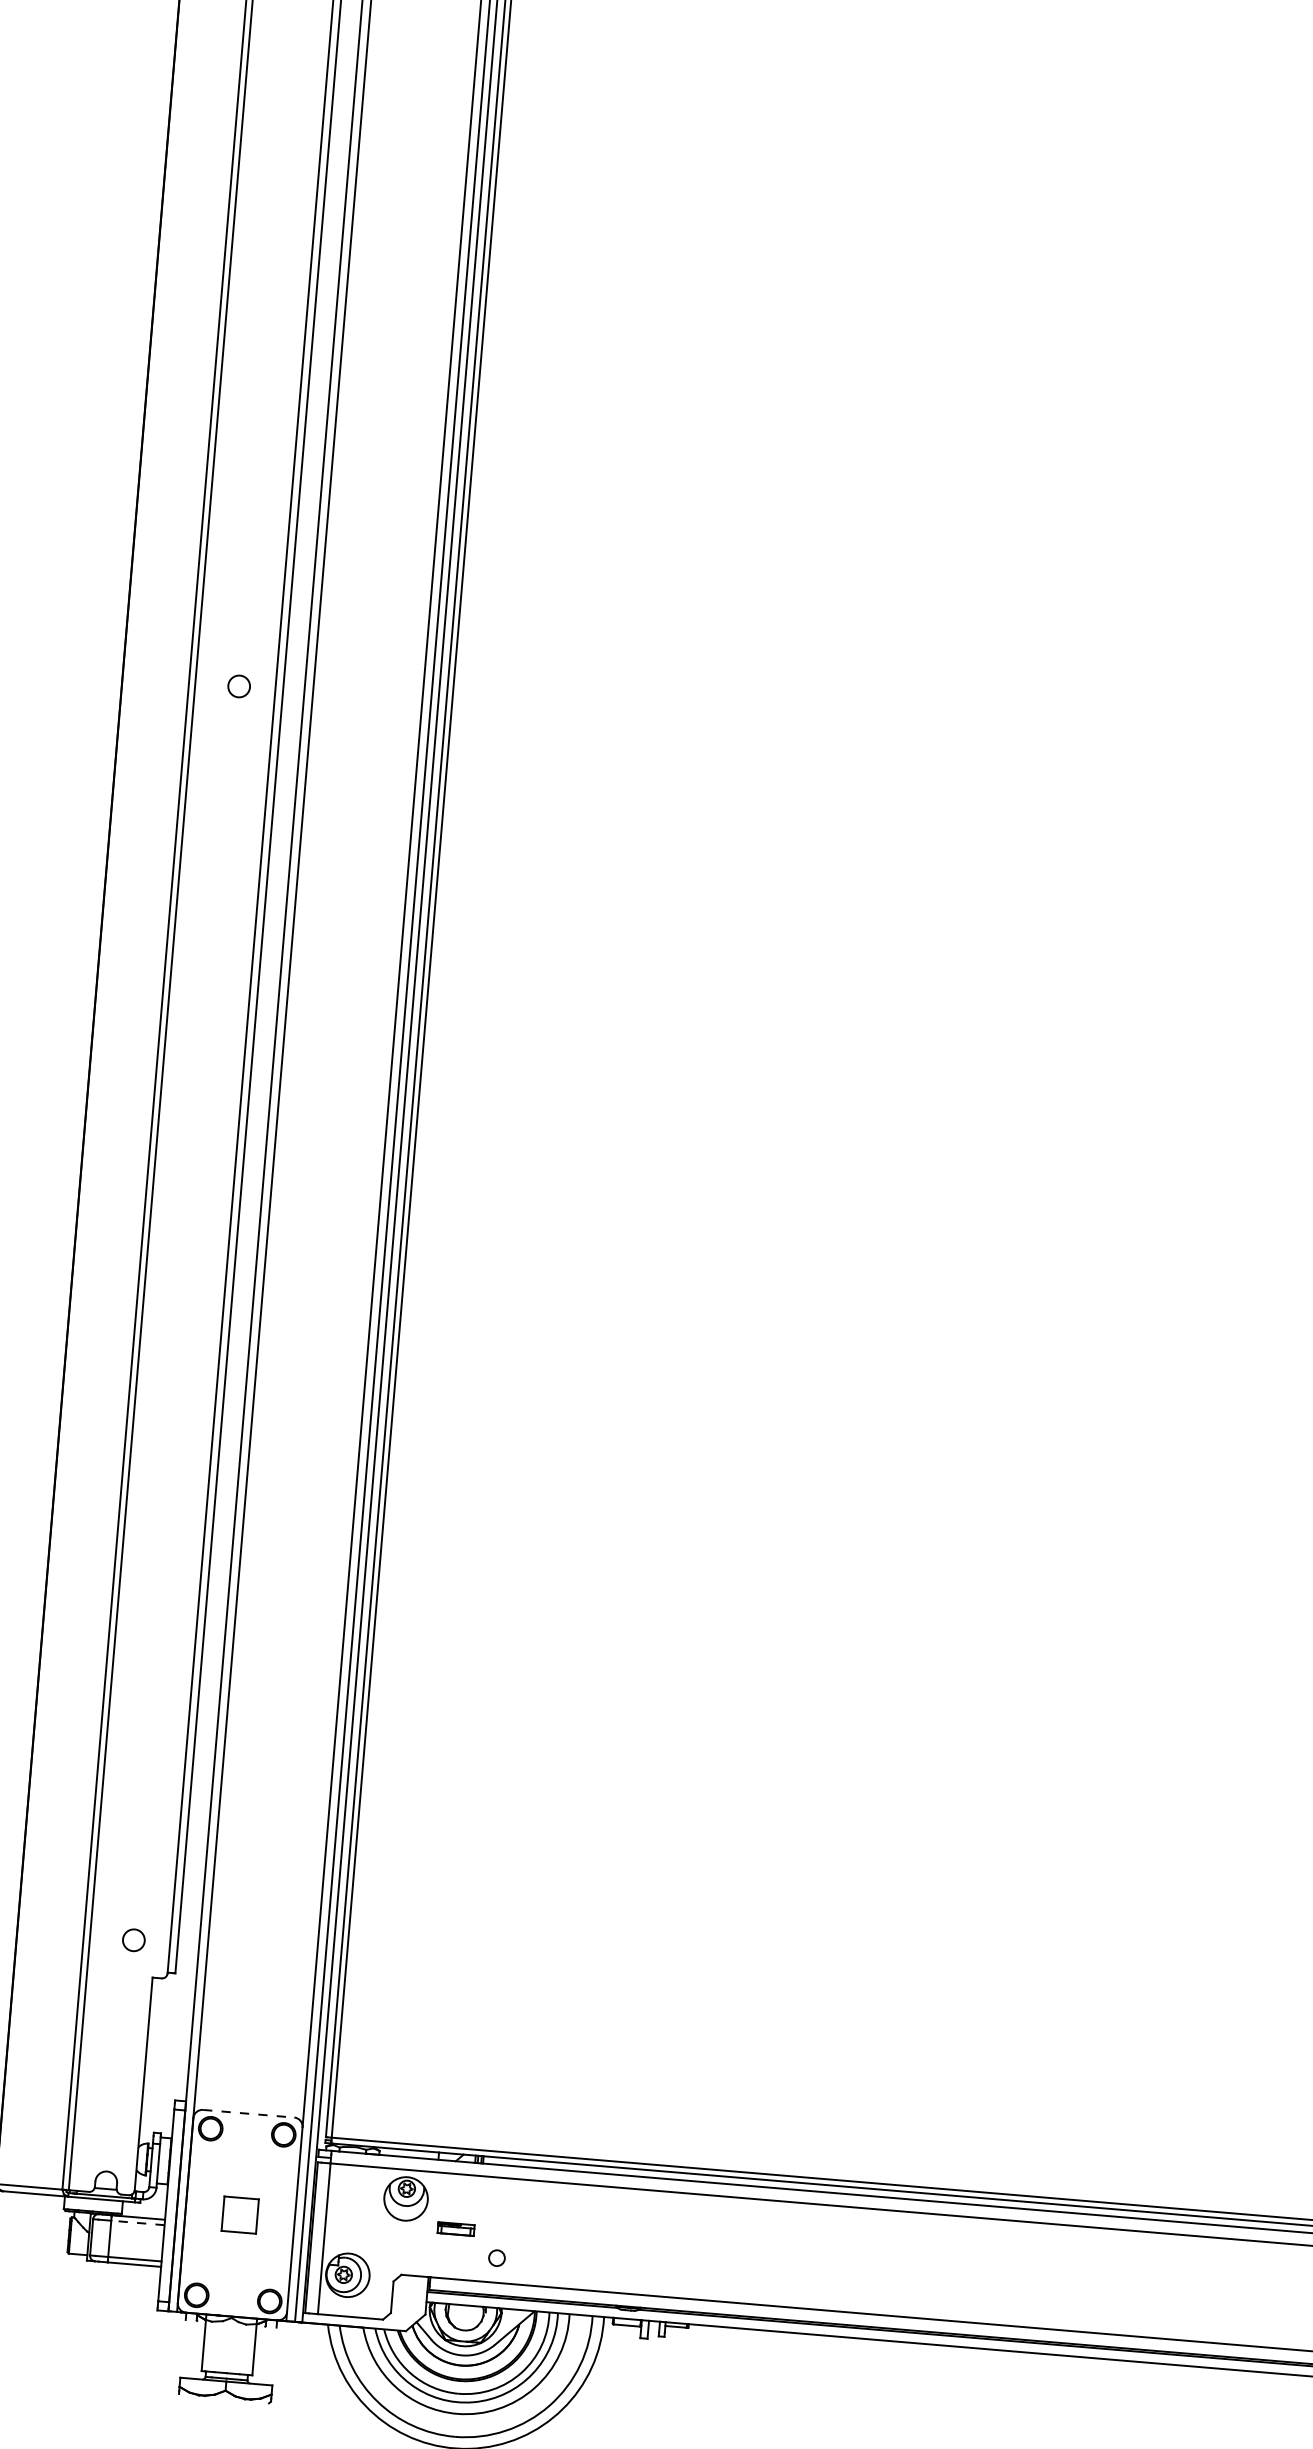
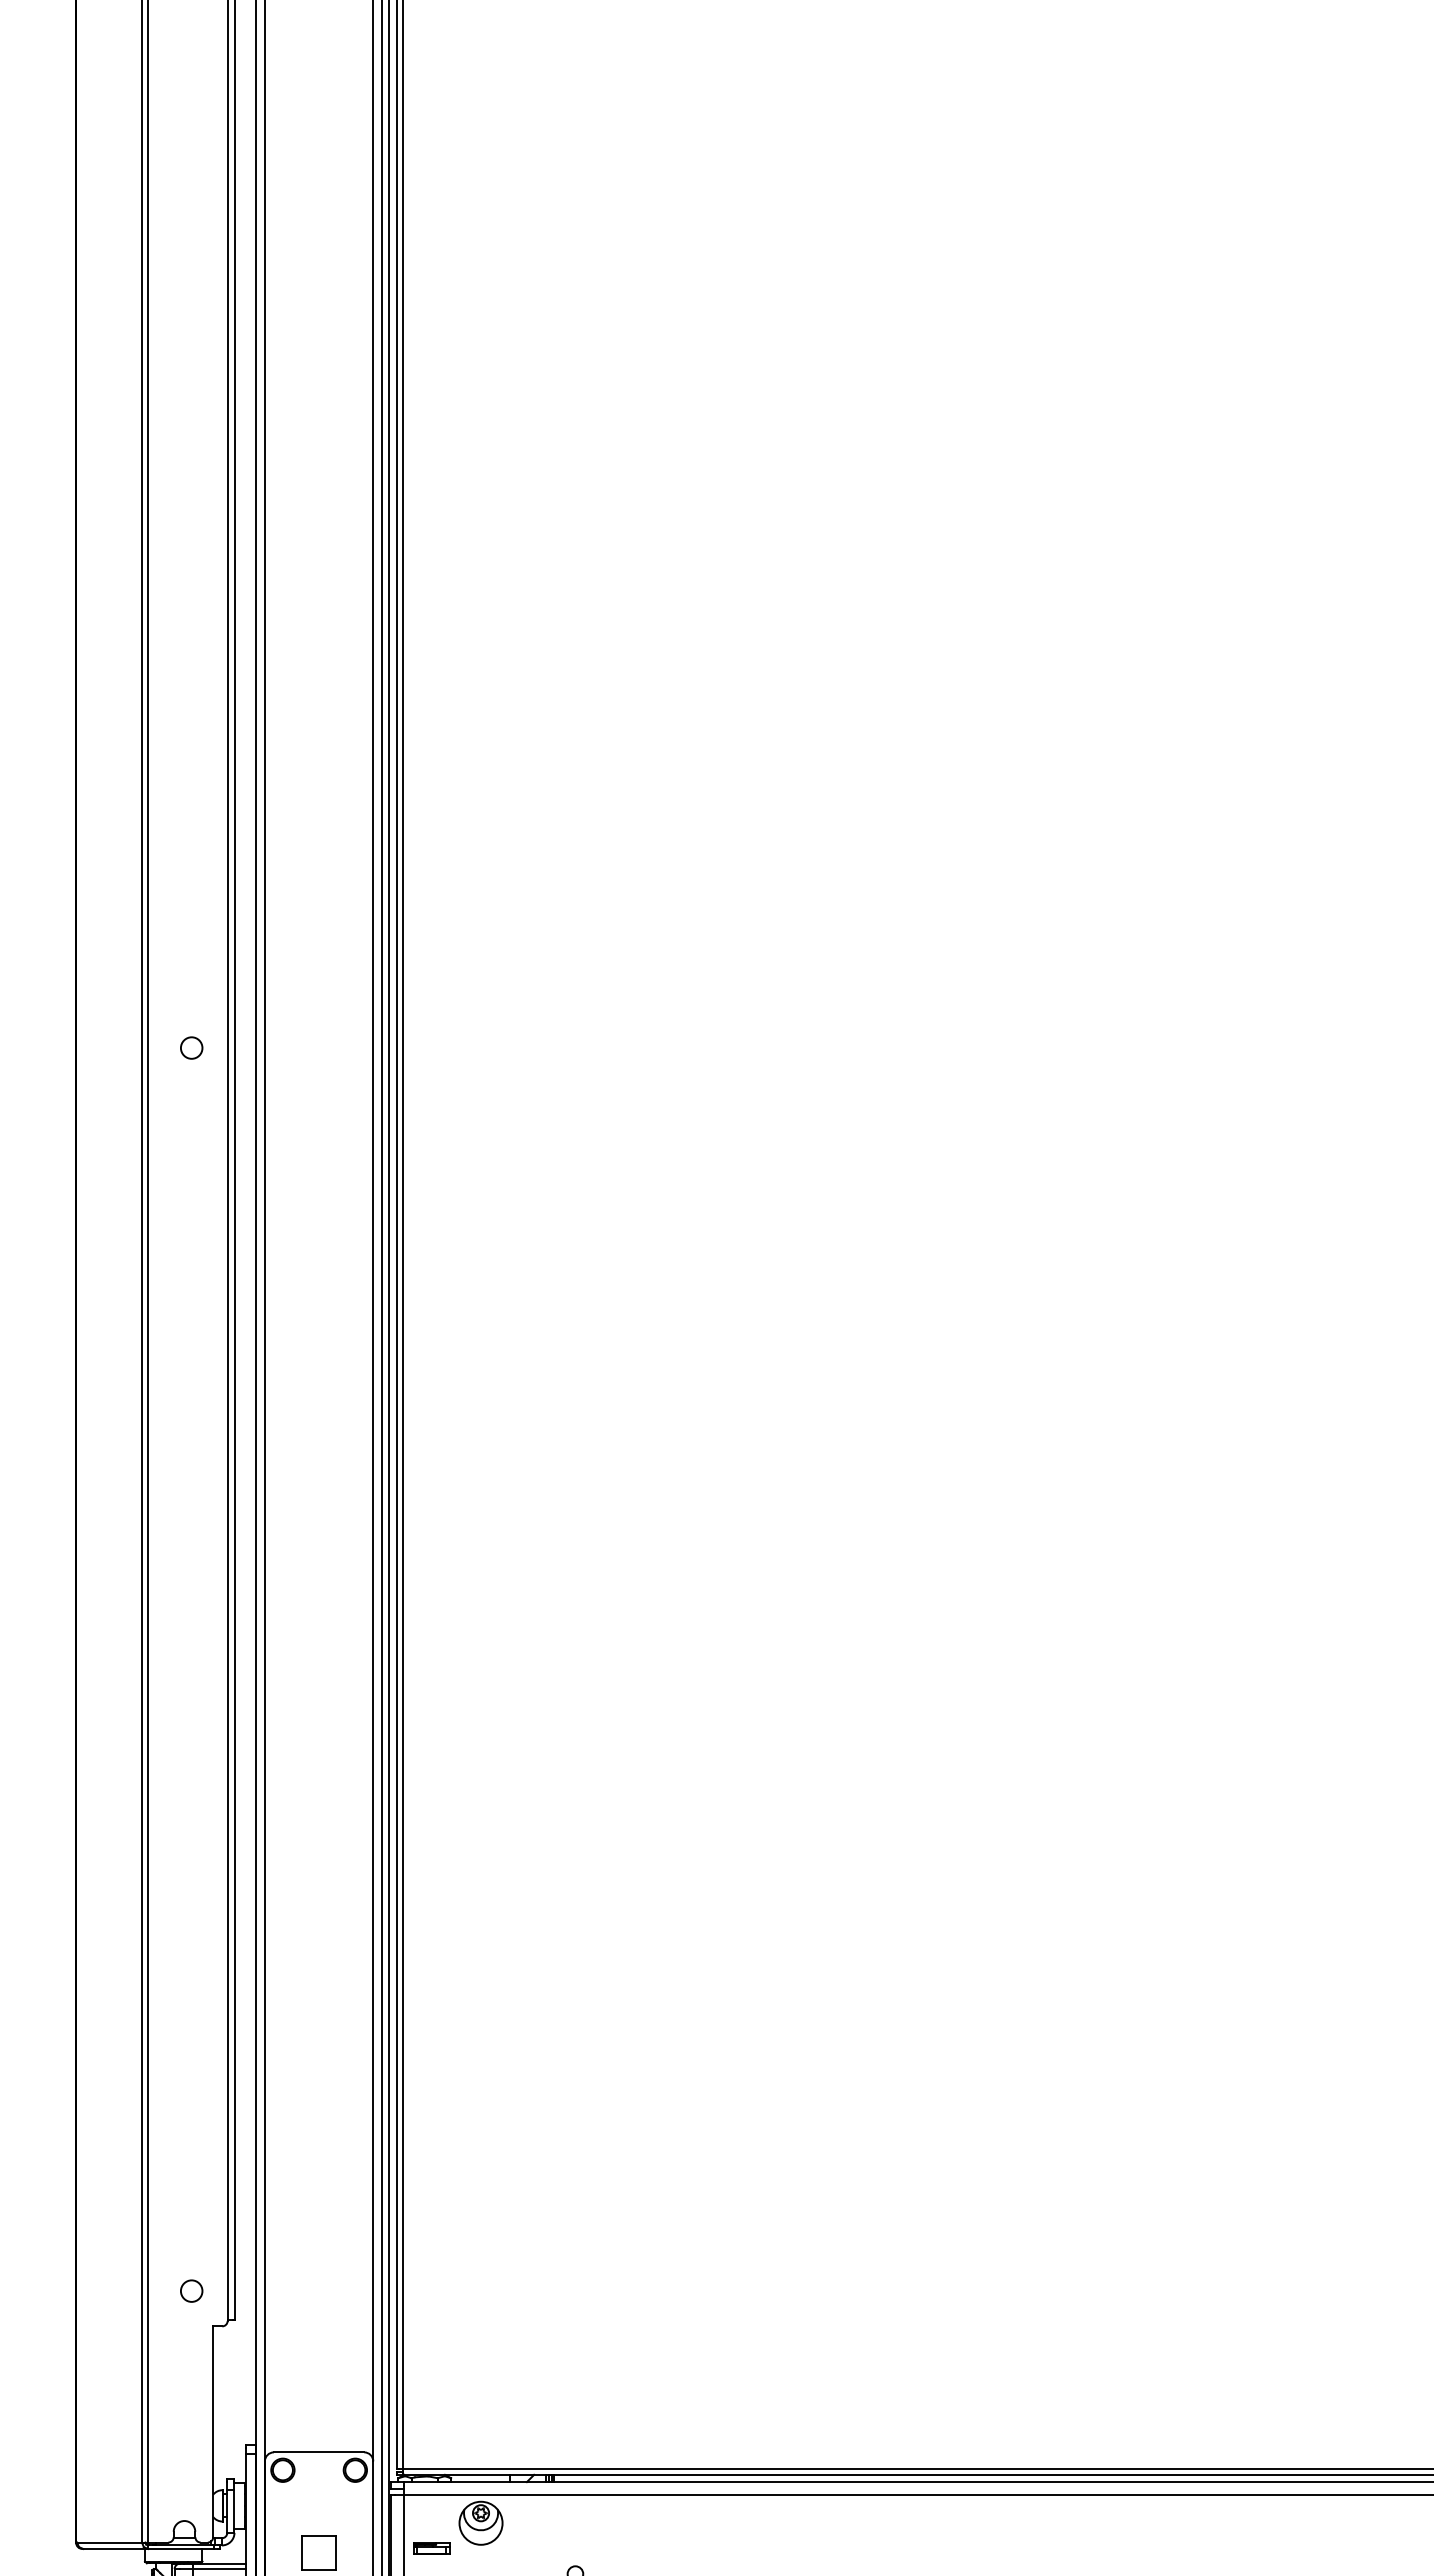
line: (249, 2113) -> (319, 2452), dashed -> solid
line: (137, 2223) -> (218, 2569), dashed -> solid
part: (455, 2228) -> (431, 2548), moved

